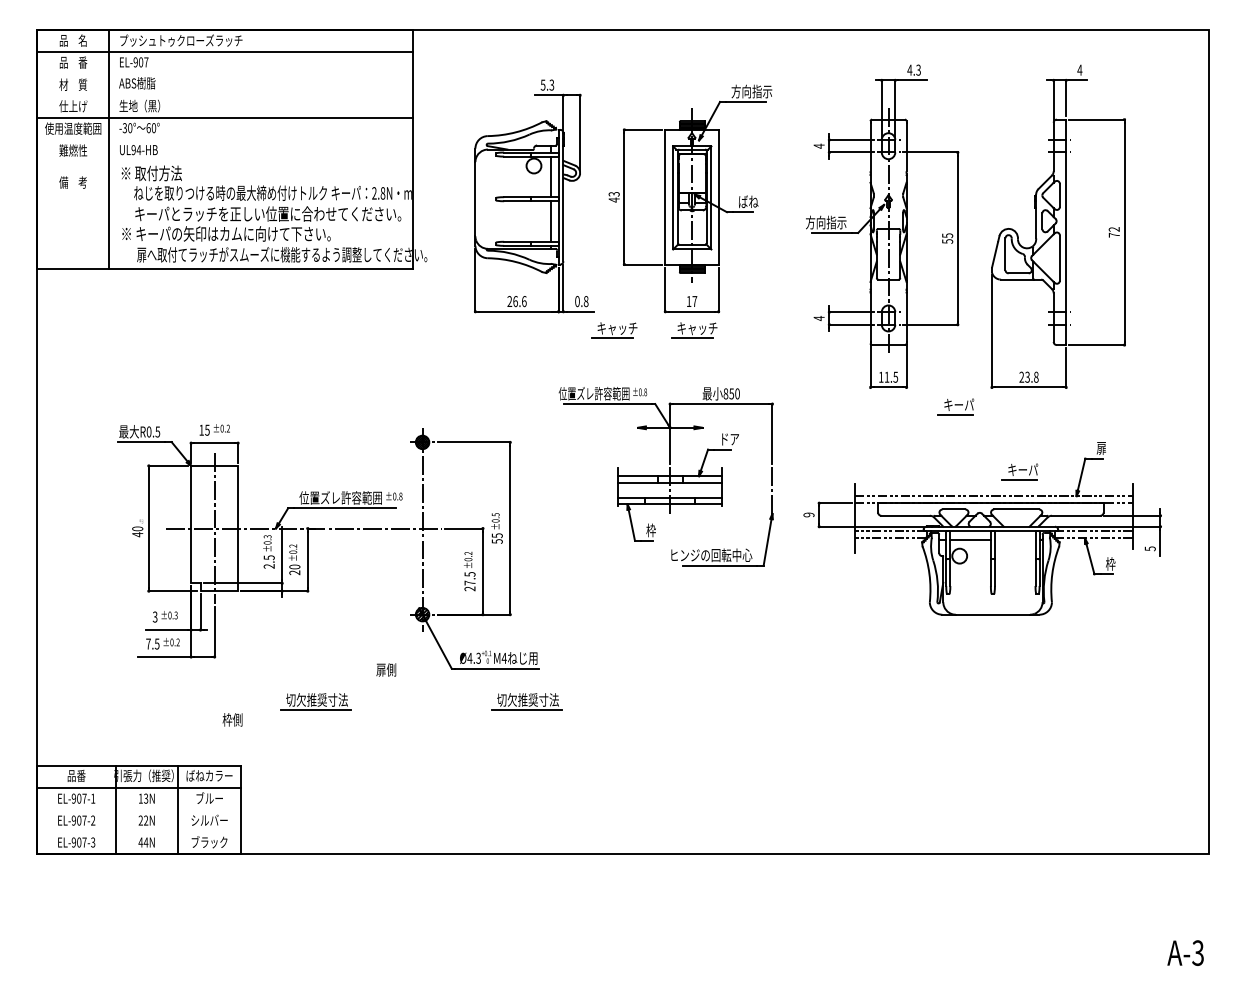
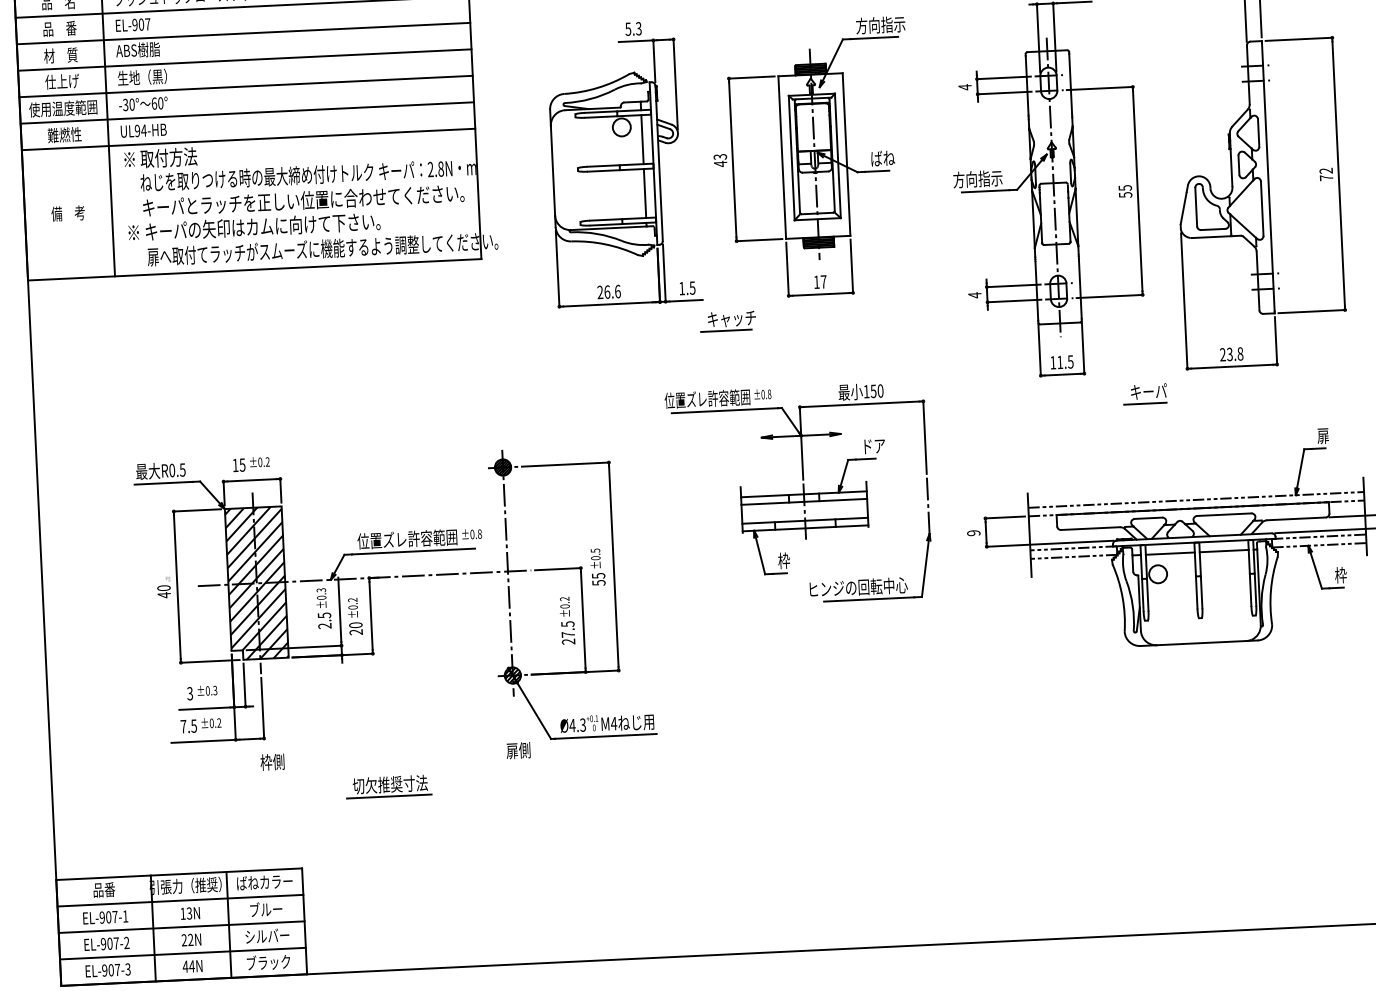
line: (224, 73) -> (242, 33), added
line: (224, 95) -> (244, 59), added
line: (224, 139) -> (246, 113), added
line: (224, 161) -> (247, 139), added
text: (72, 182) -> (67, 213), moved
text: (581, 301) -> (686, 288), 0.8 -> 1.5
part: (694, 330) -> (825, 316), removed
text: (725, 393) -> (866, 391), 850 -> 150
part: (1019, 471) -> (1225, 468), removed
hatch: (214, 528) -> (256, 583), added
line: (1014, 539) -> (1223, 551), added
text: (386, 669) -> (518, 750), moved
part: (526, 701) -> (643, 774), removed
text: (232, 719) -> (272, 761), moved
line: (138, 809) -> (180, 927), added
line: (138, 831) -> (182, 953), added

